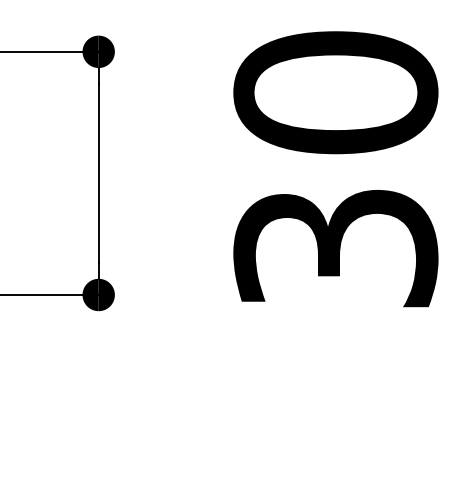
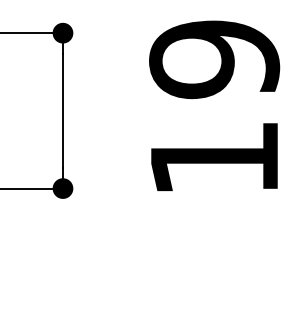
text: (335, 169) -> (214, 108), 30 -> 19

